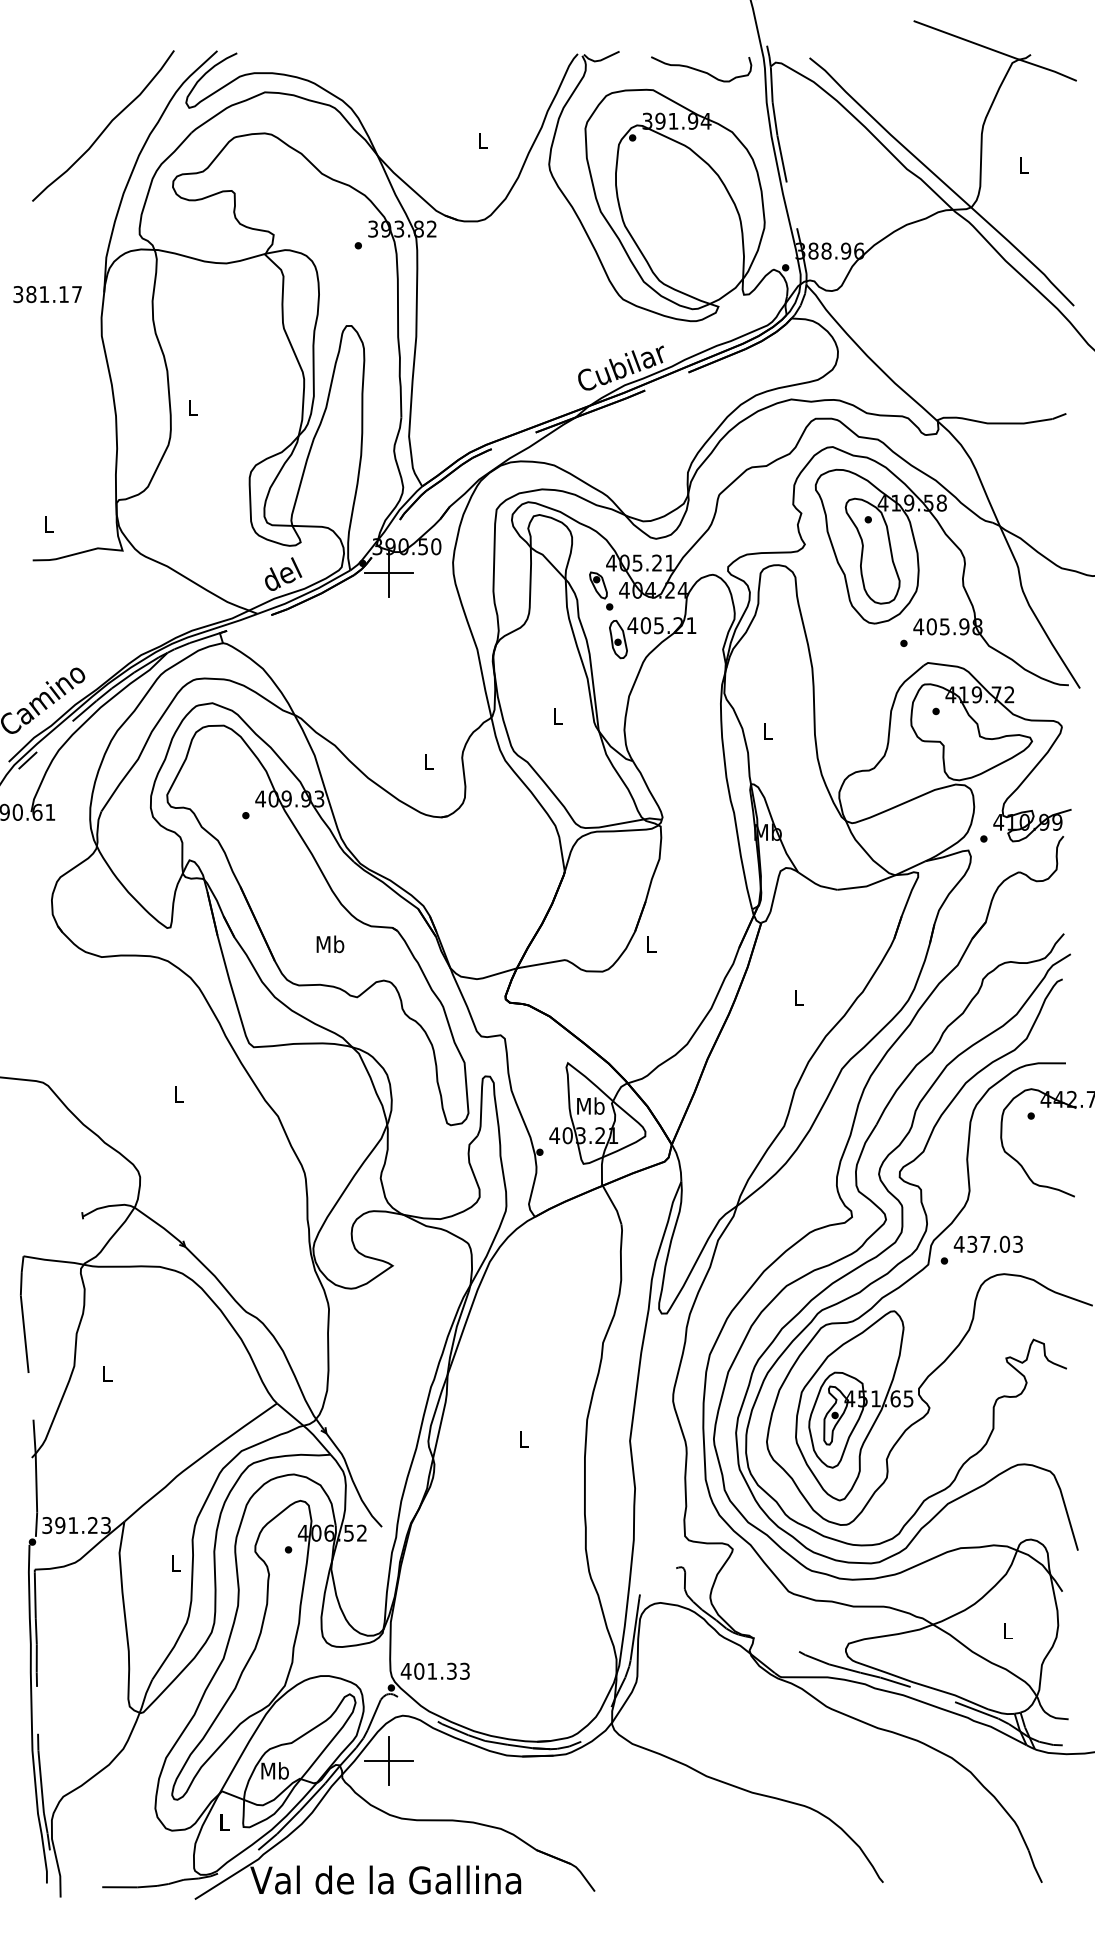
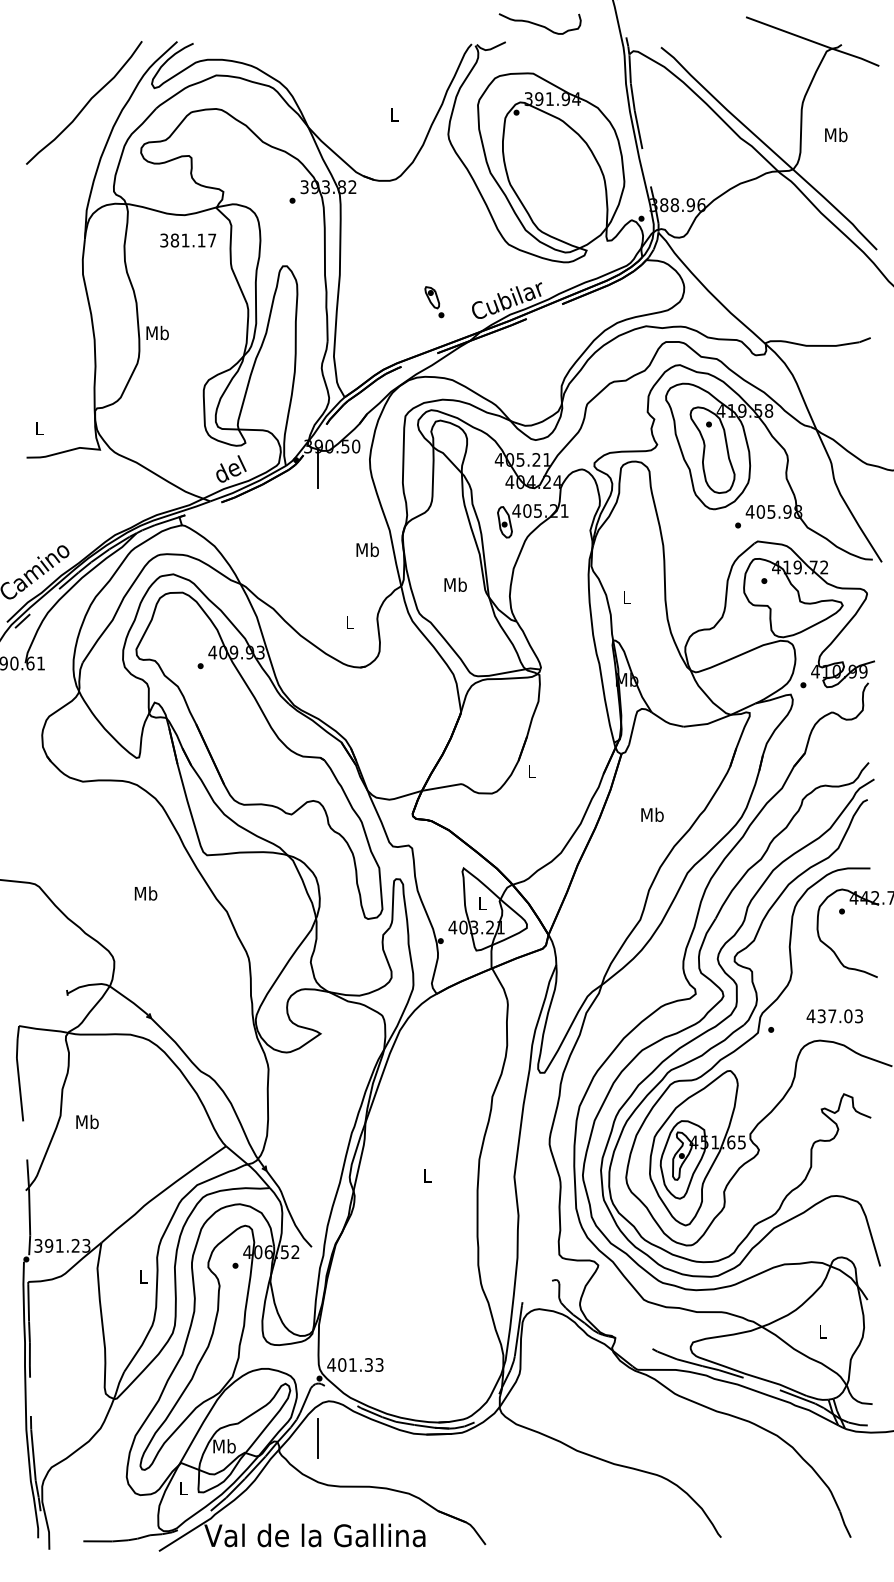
curve: (701, 70) -> (540, 24), moved
text: (1023, 165) -> (835, 135), L -> Mb
text: (47, 294) -> (188, 240), moved
text: (192, 407) -> (157, 332), L -> Mb
line: (388, 573) -> (317, 468), removed
part: (601, 590) -> (434, 301), moved
text: (557, 715) -> (455, 584), L -> Mb
text: (330, 944) -> (367, 550), moved
text: (798, 997) -> (651, 814), L -> Mb
text: (178, 1093) -> (145, 893), L -> Mb
text: (590, 1105) -> (482, 902), Mb -> L
text: (987, 1243) -> (834, 1015), moved
text: (107, 1373) -> (87, 1121), L -> Mb
line: (388, 1760) -> (317, 1437), removed

